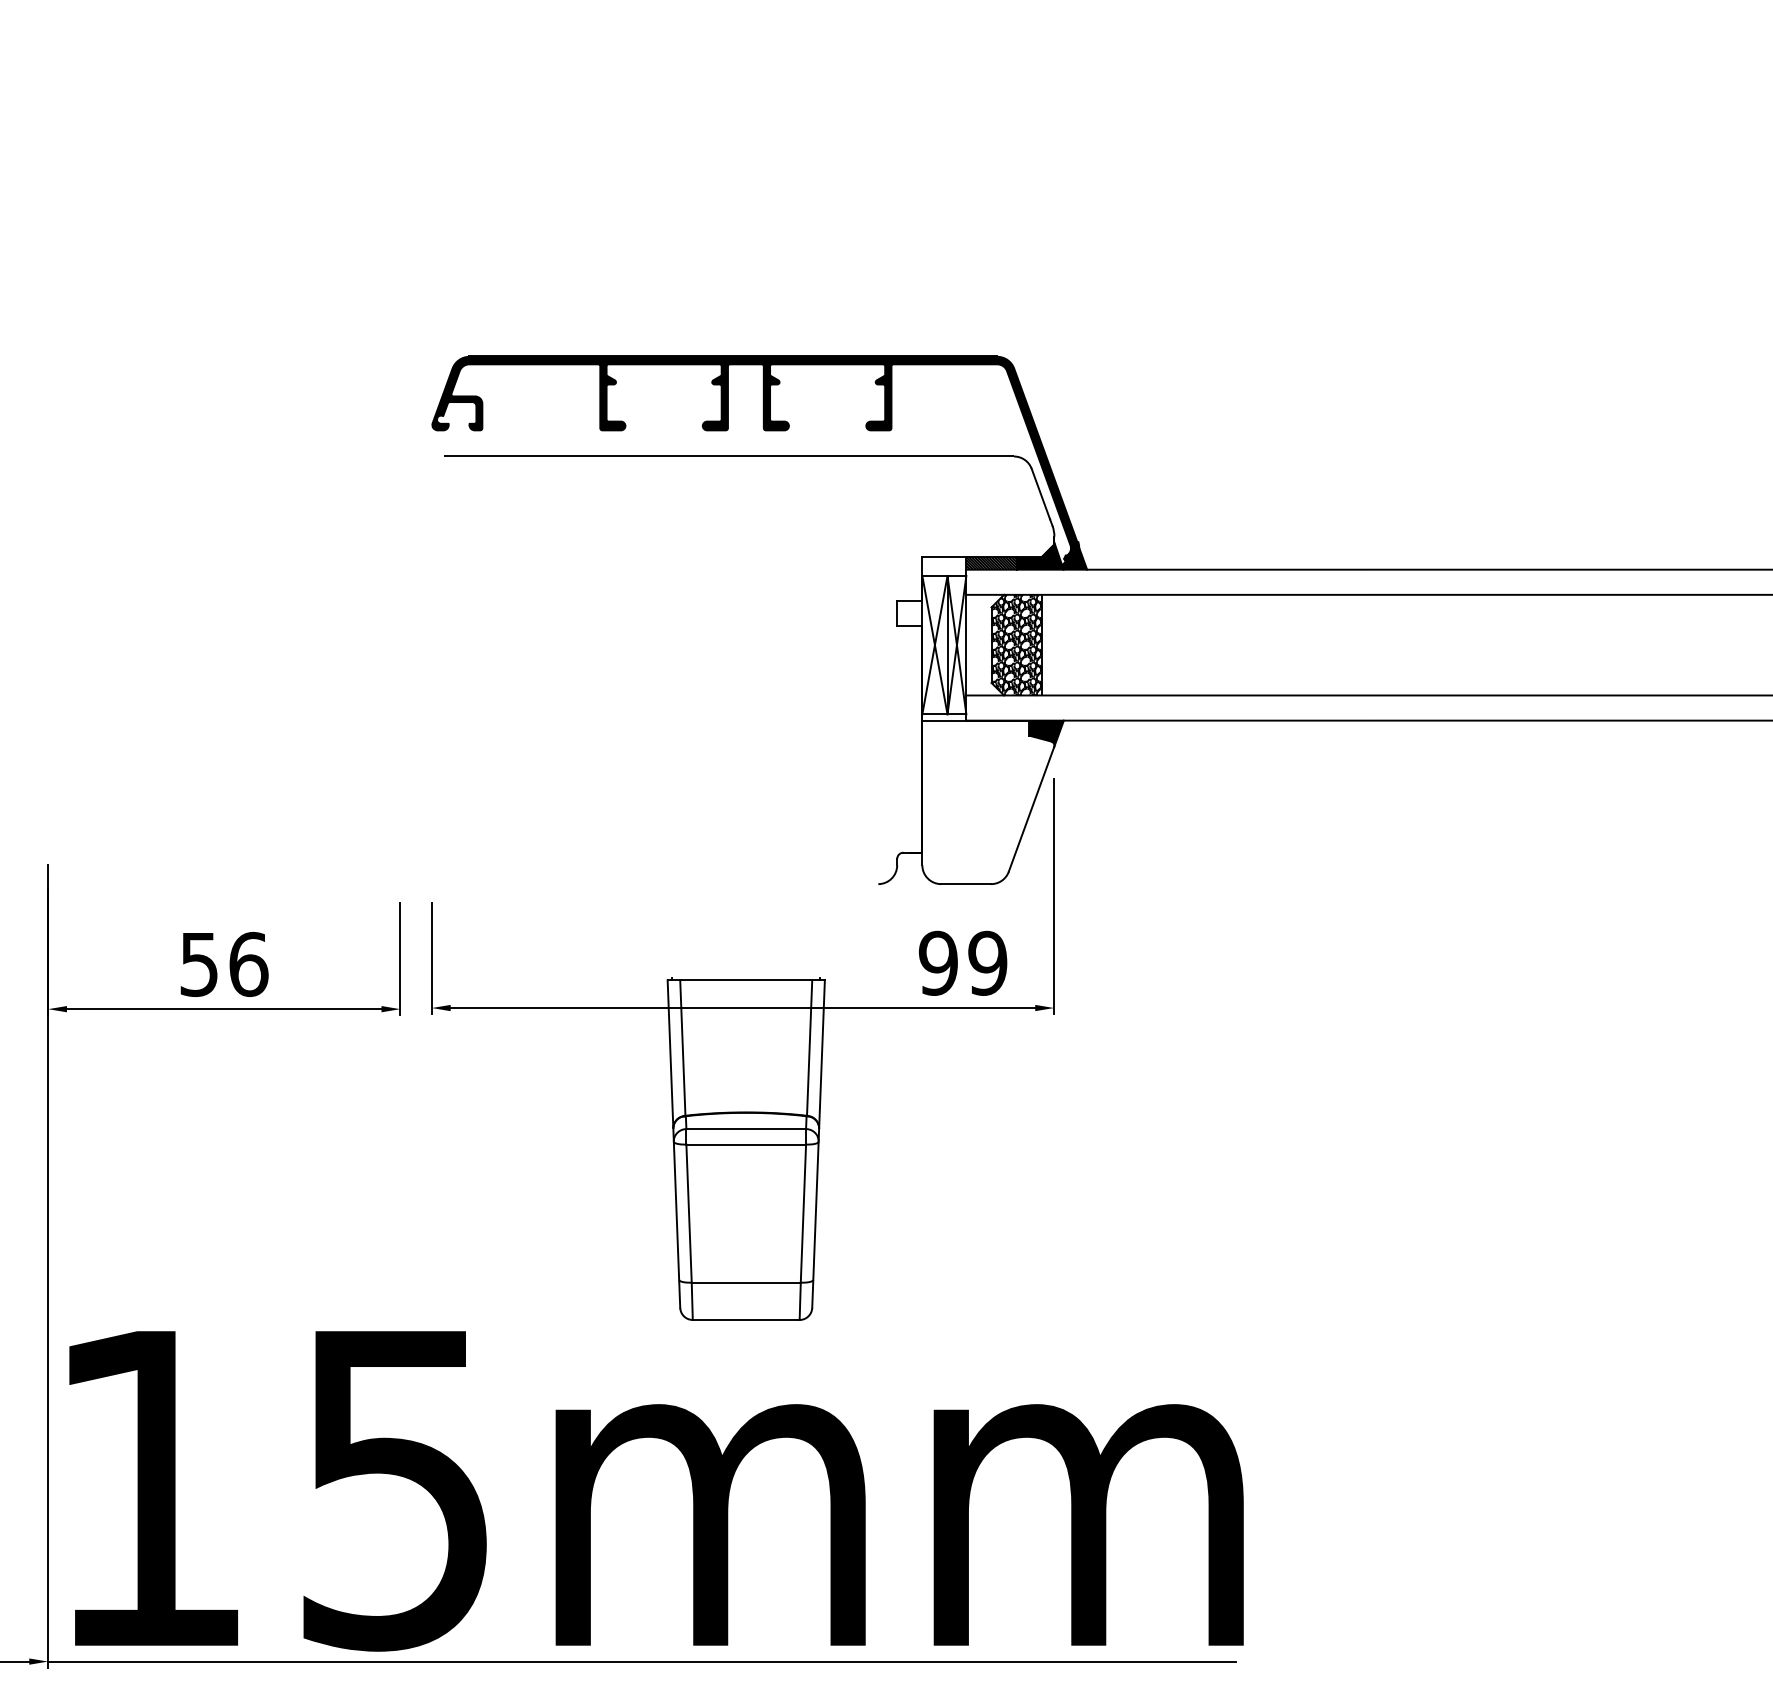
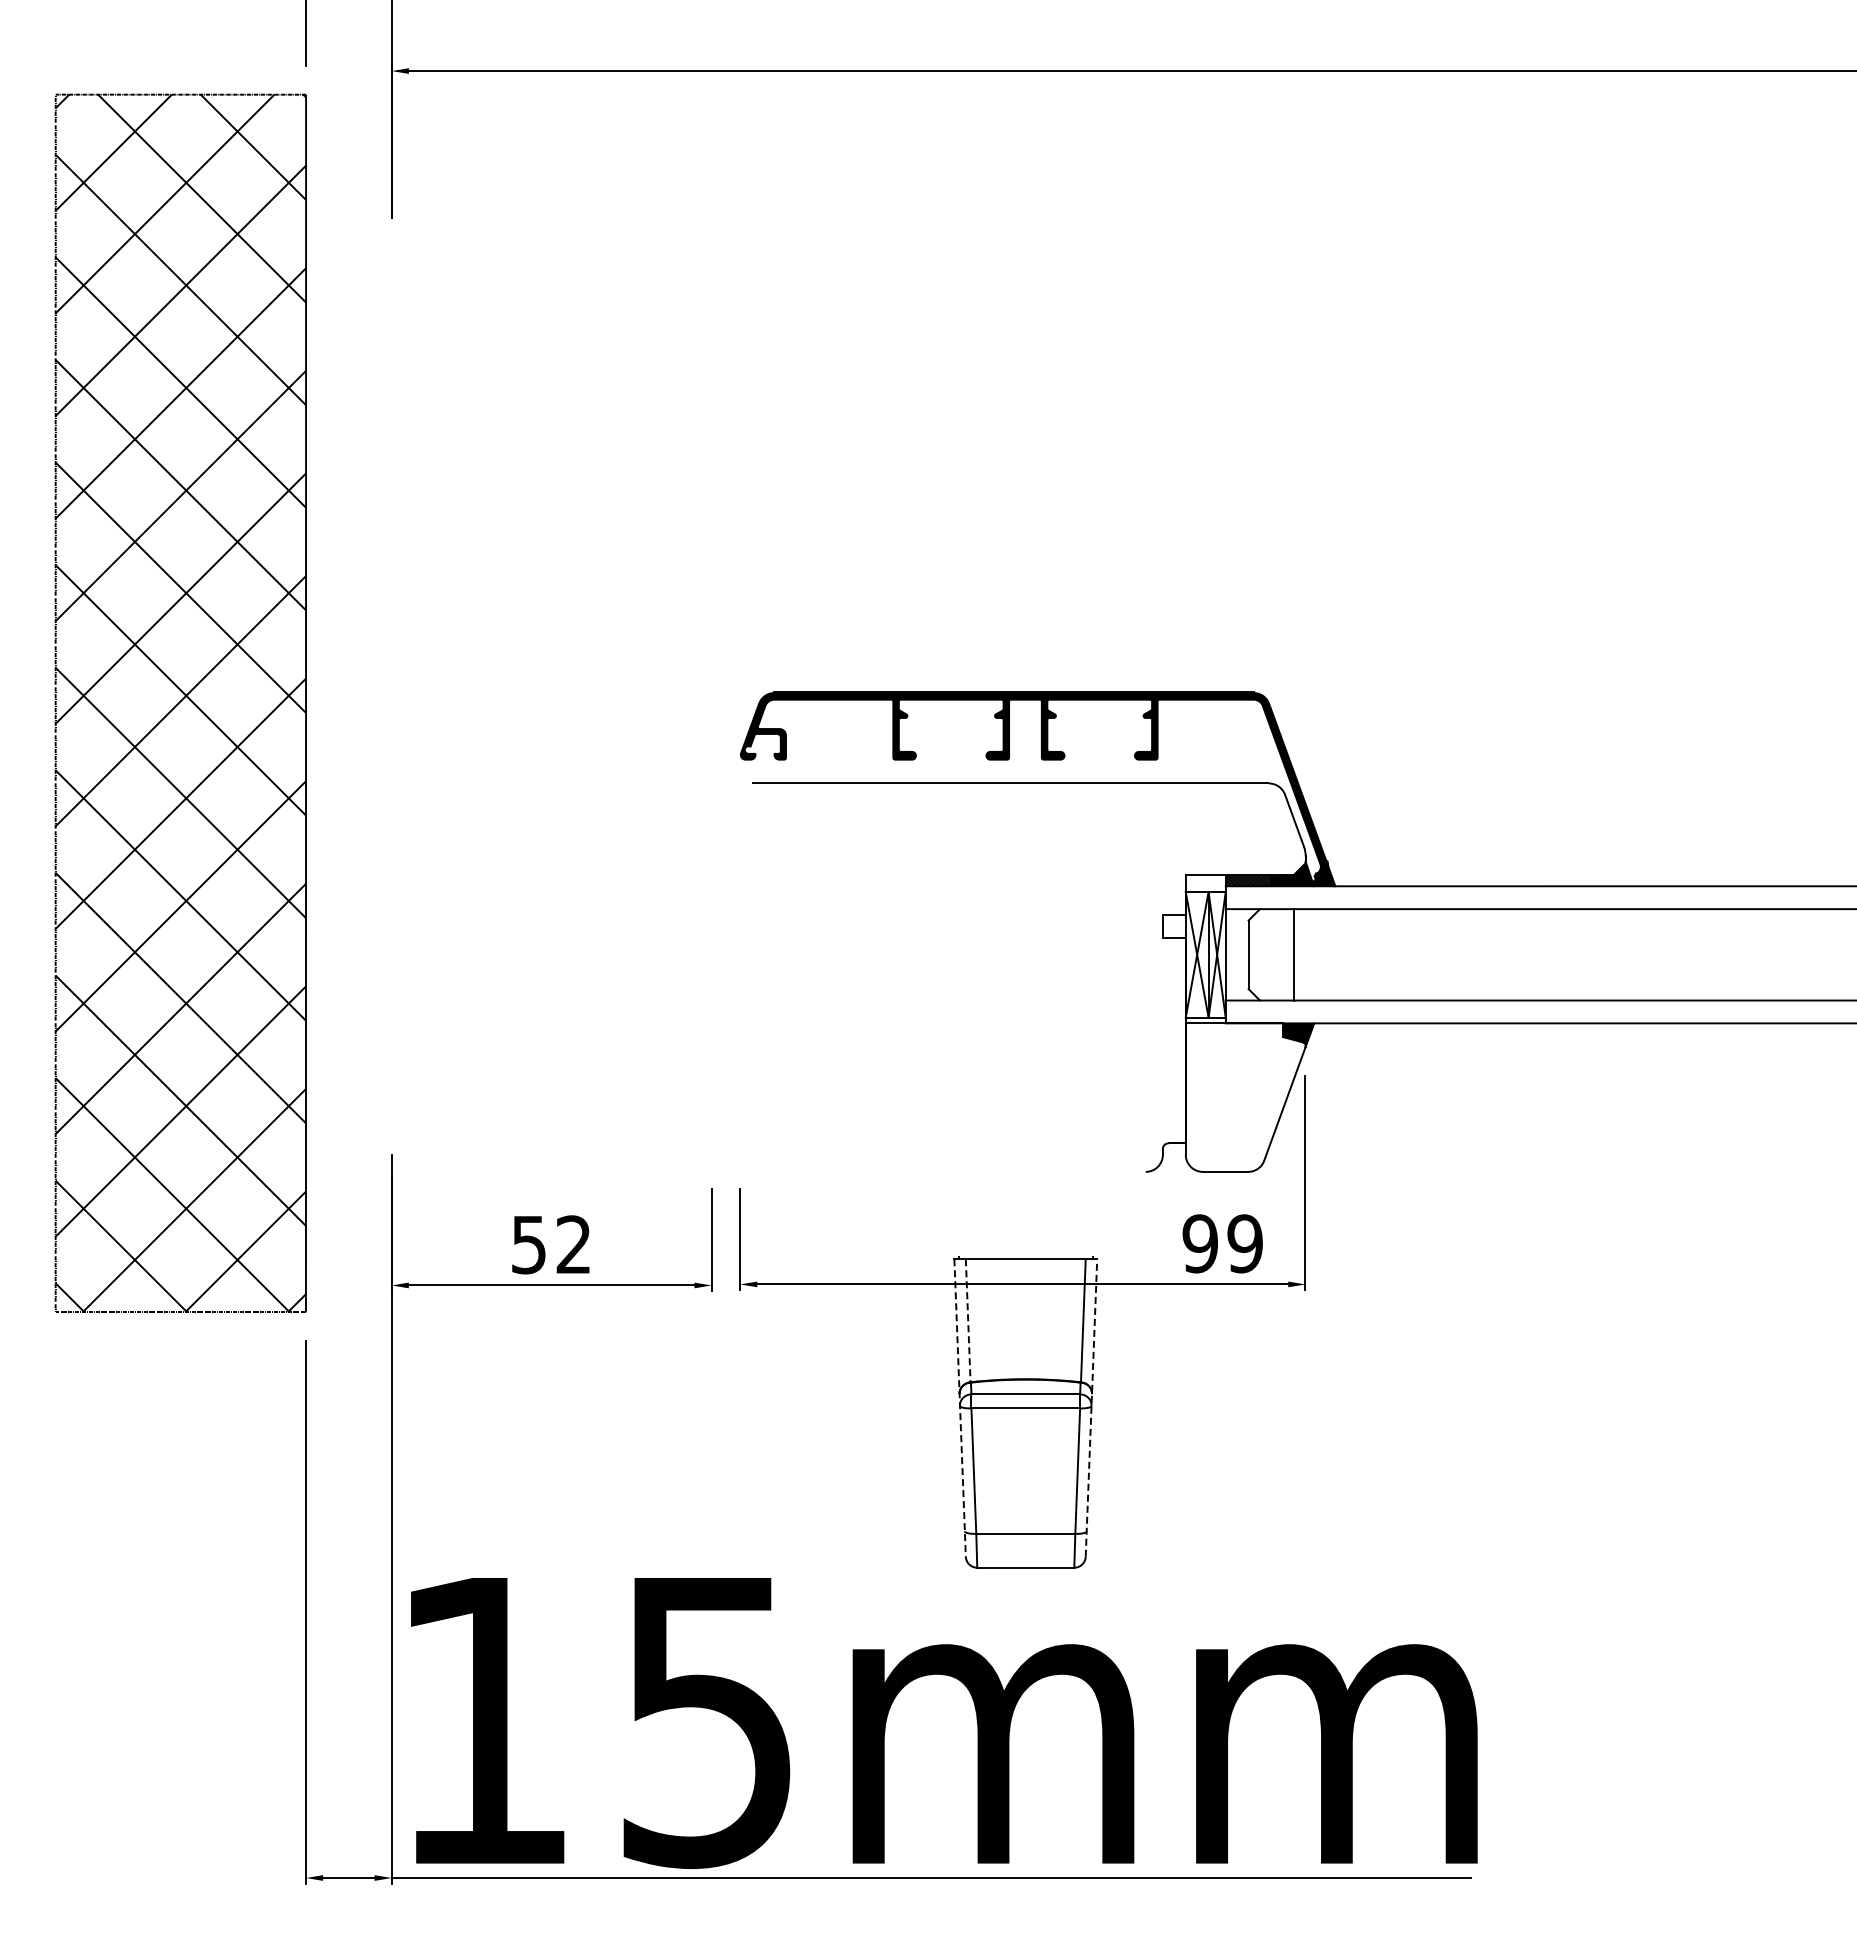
hatch: (1016, 644) -> (1271, 954), removed
text: (248, 964) -> (573, 1244), 56 -> 52
line: (683, 1047) -> (968, 1320), solid -> dashed
line: (674, 1144) -> (960, 1408), solid -> dashed
line: (818, 1144) -> (1091, 1408), solid -> dashed

